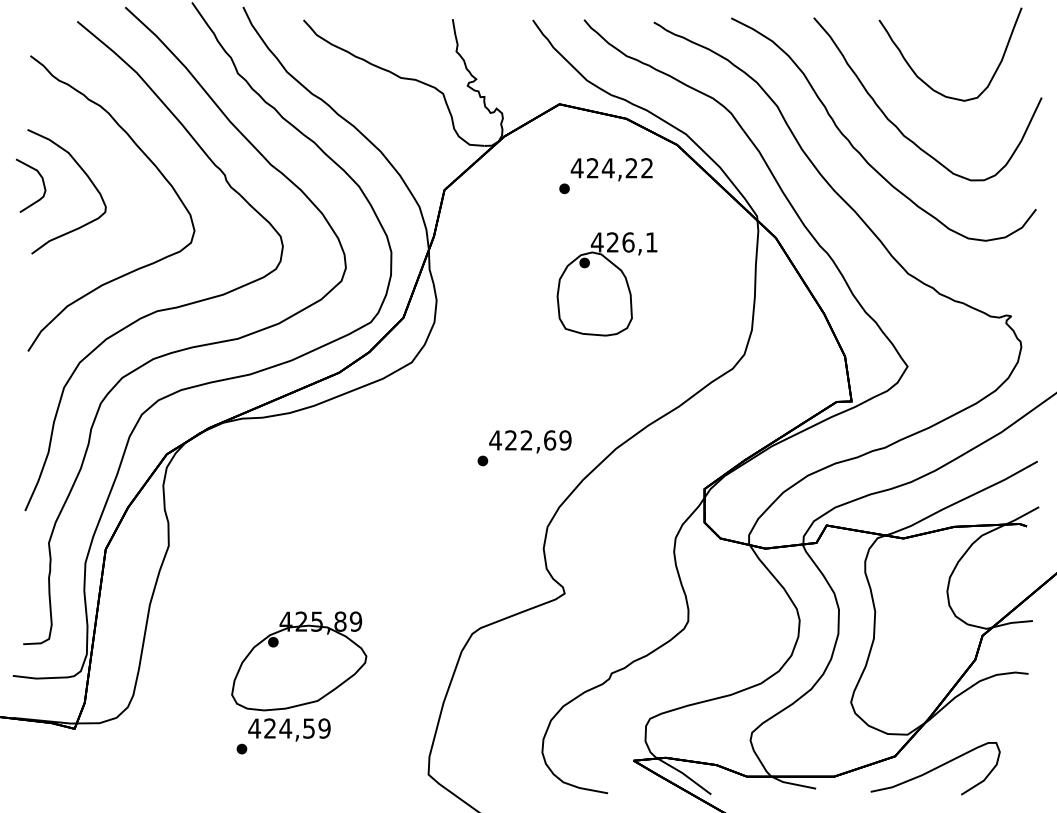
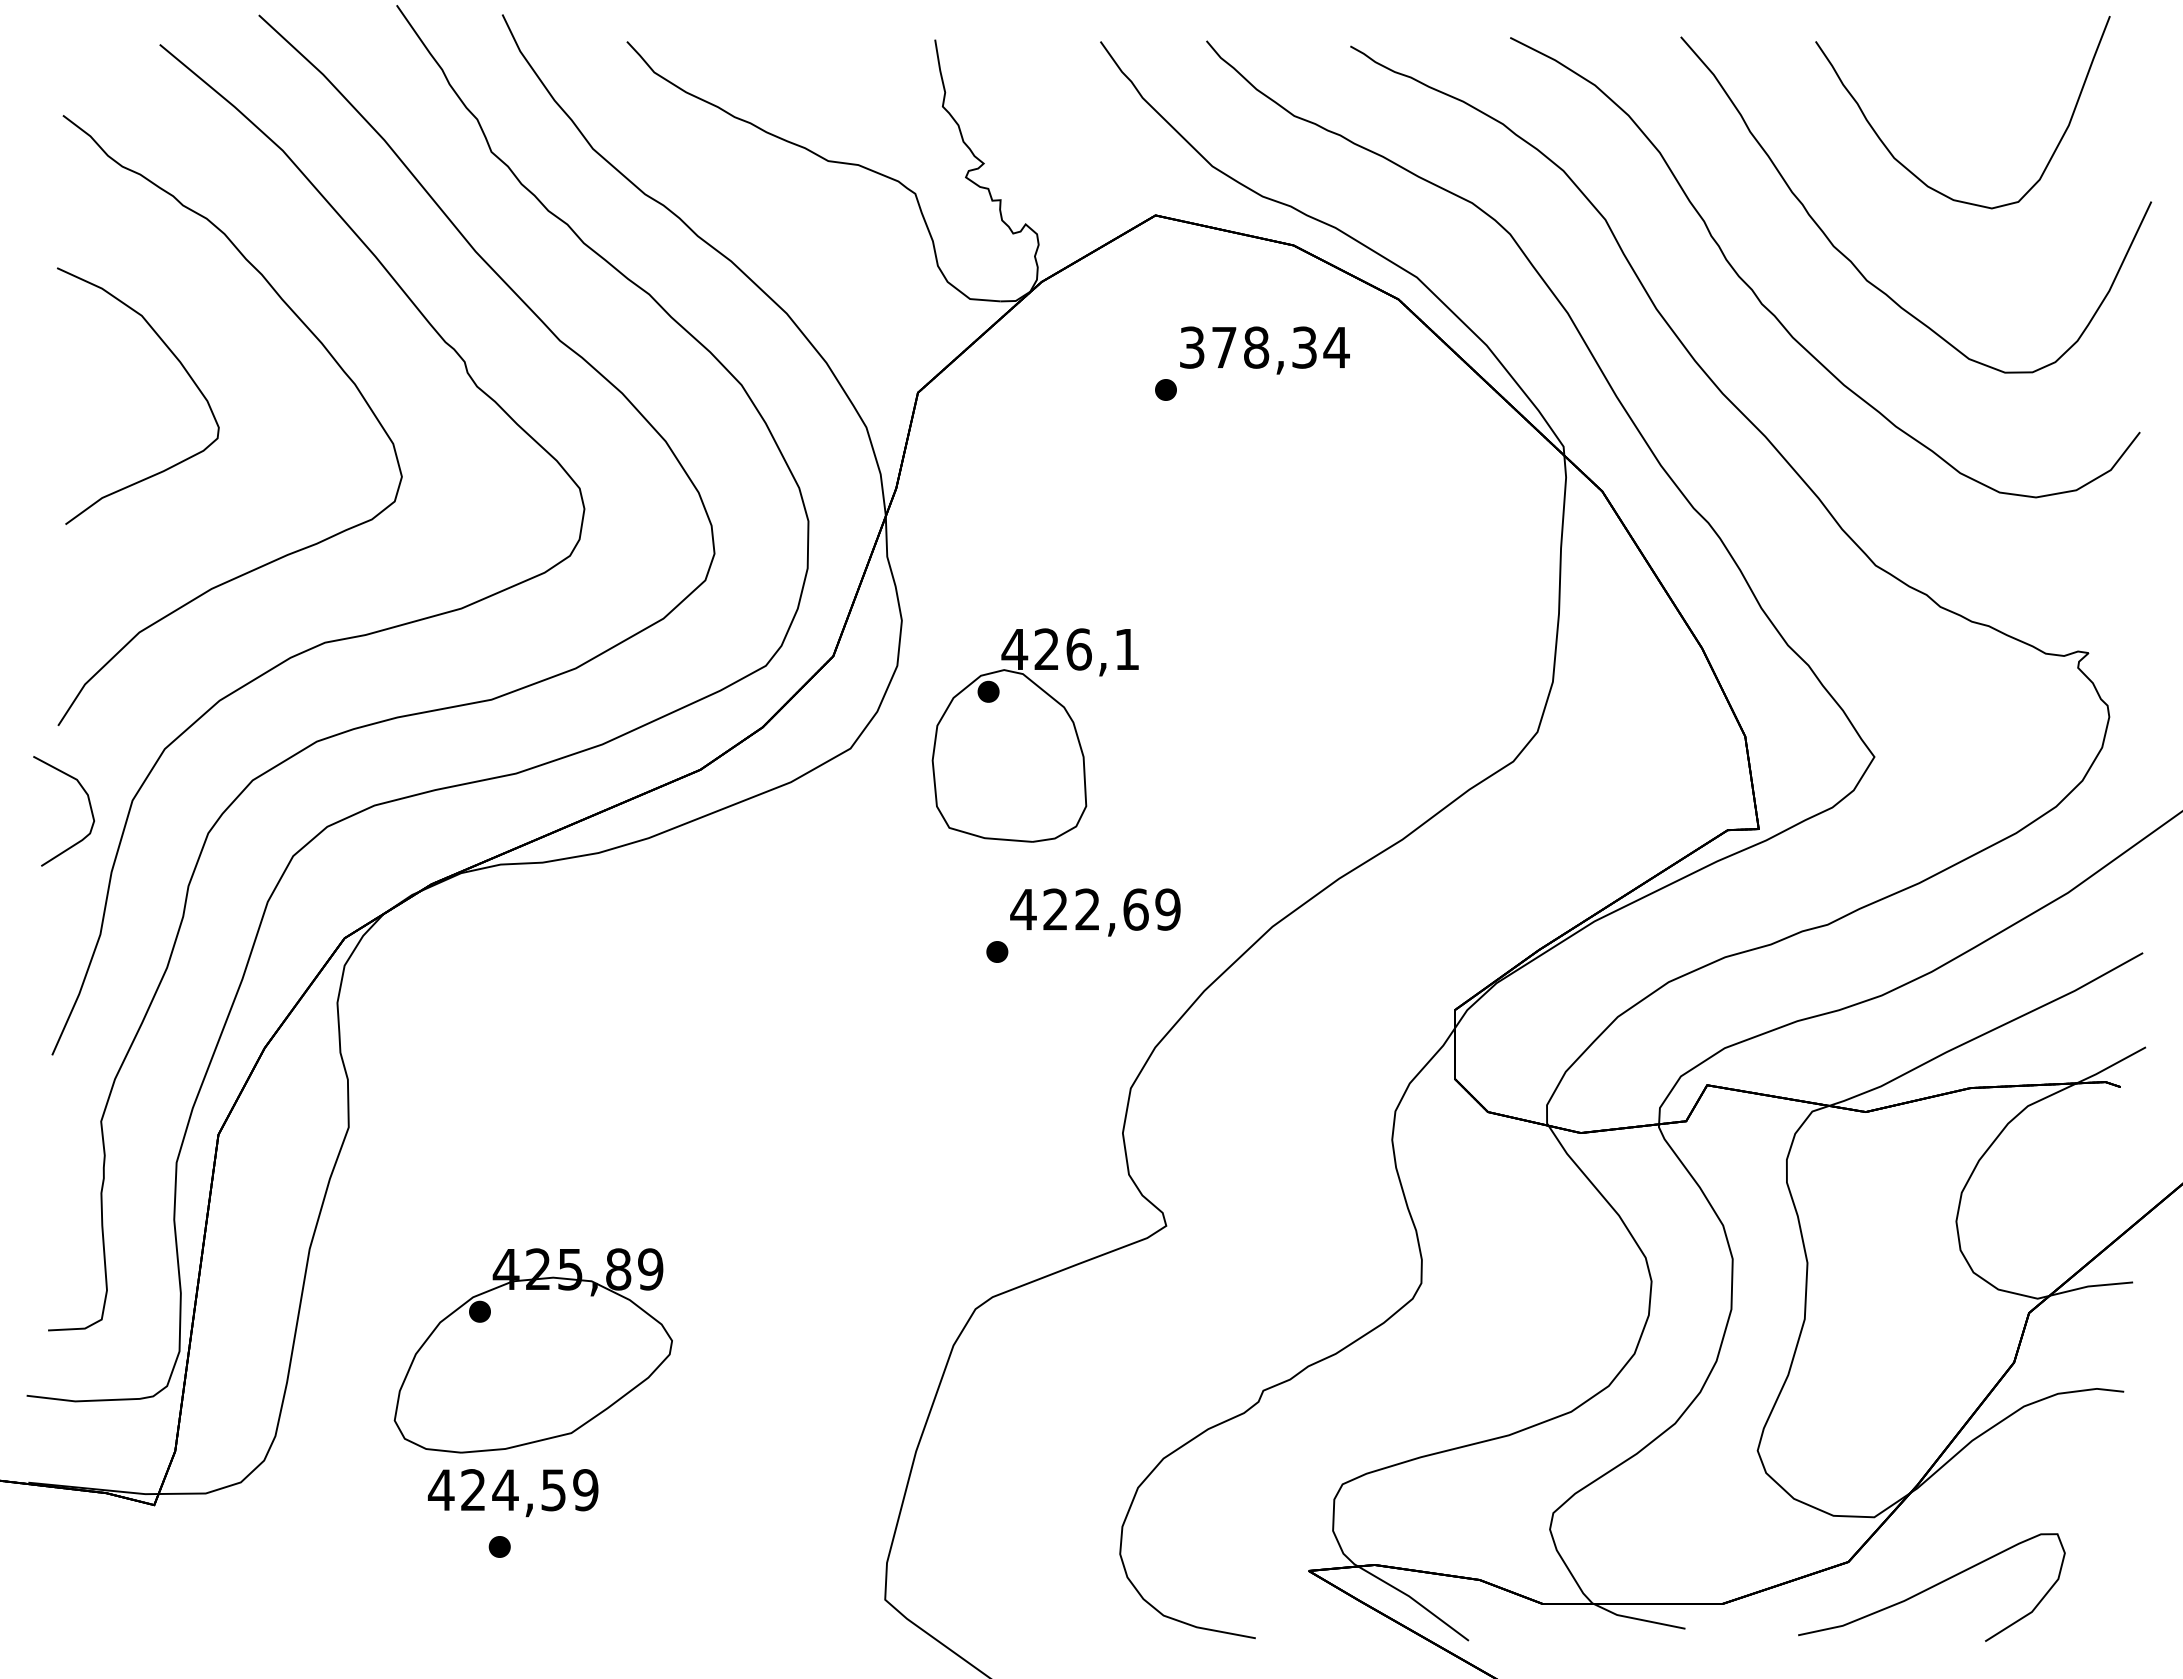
text: (611, 168) -> (1262, 348), 424,22 -> 378,34
part: (42, 183) -> (87, 806), moved
part: (606, 284) -> (1033, 736), moved
part: (299, 676) -> (533, 1382), moved

